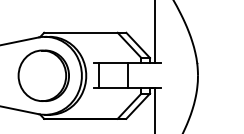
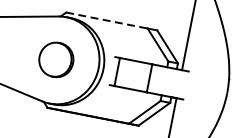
line: (80, 32) -> (106, 20), solid -> dashed
part: (43, 75) -> (56, 59), size x0.6

